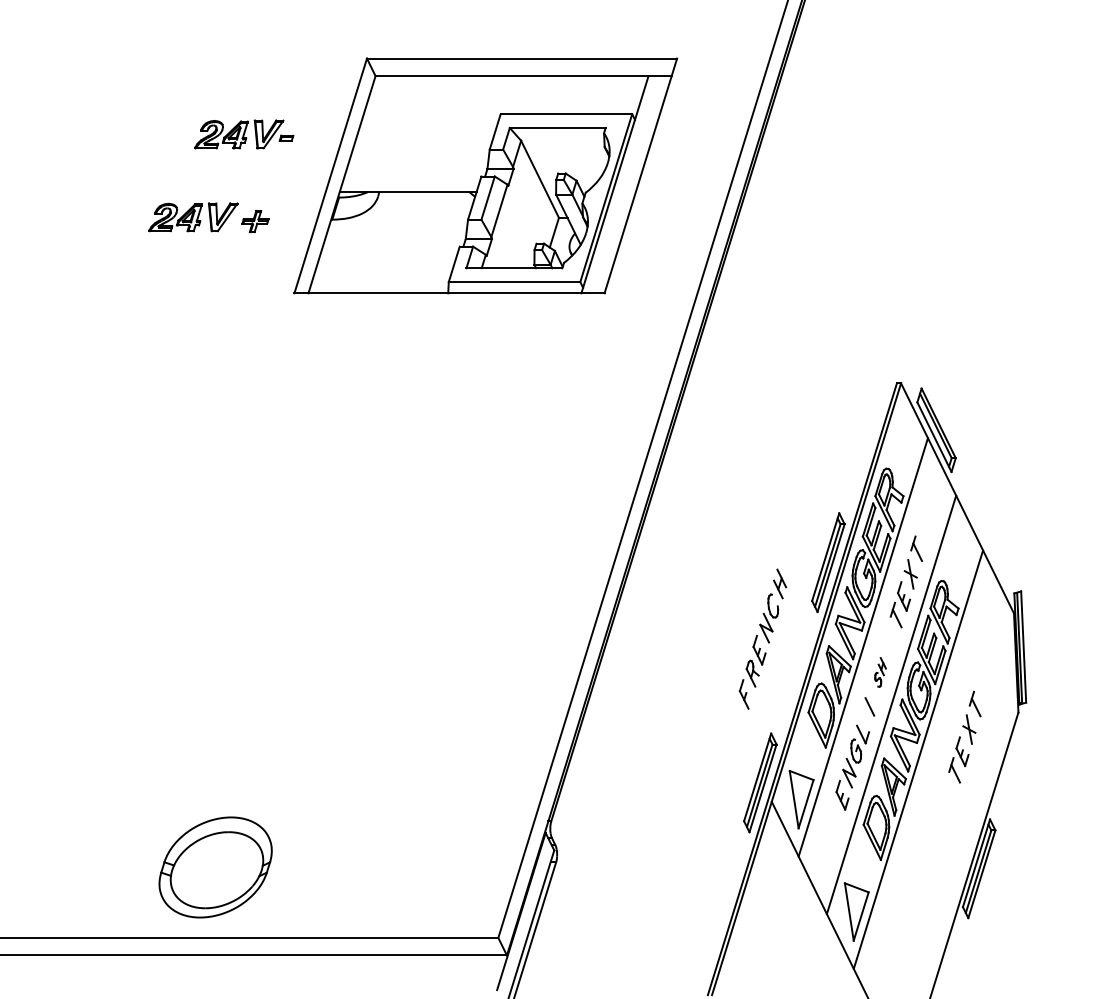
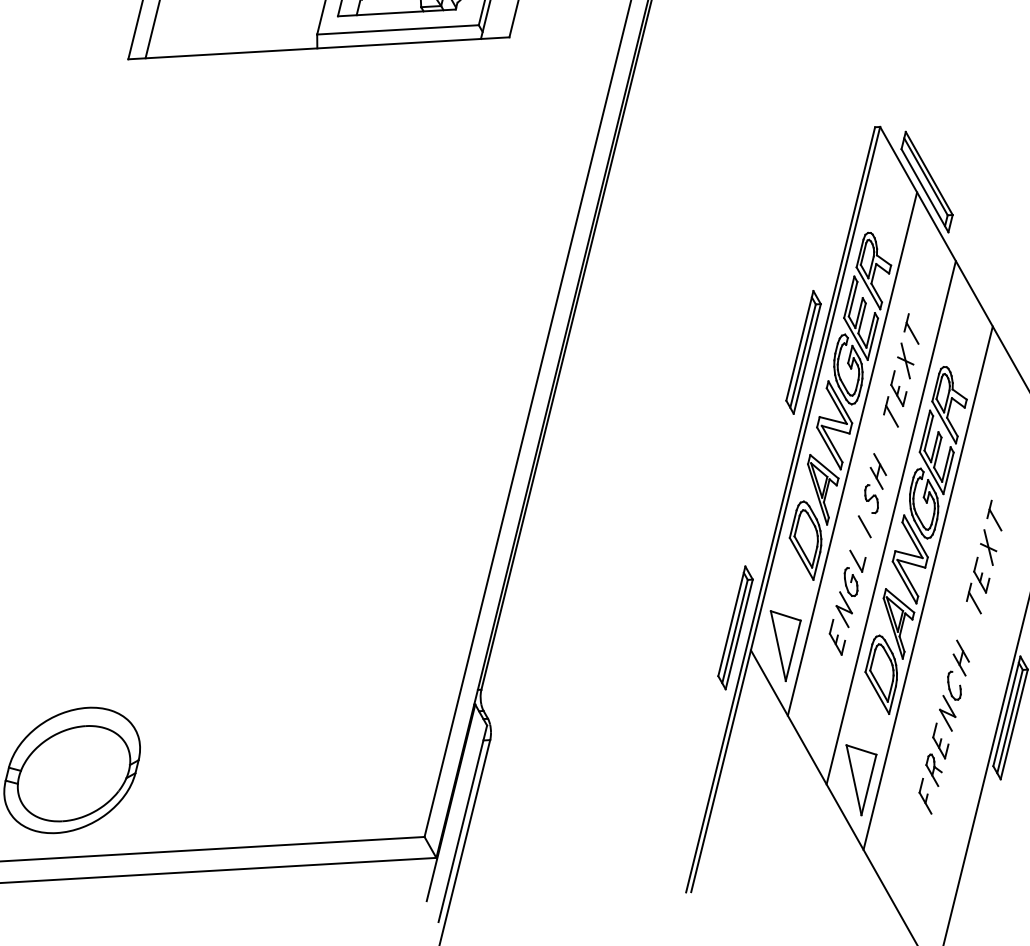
part: (762, 638) -> (943, 726), moved
part: (880, 672) -> (875, 483), size x1.67

